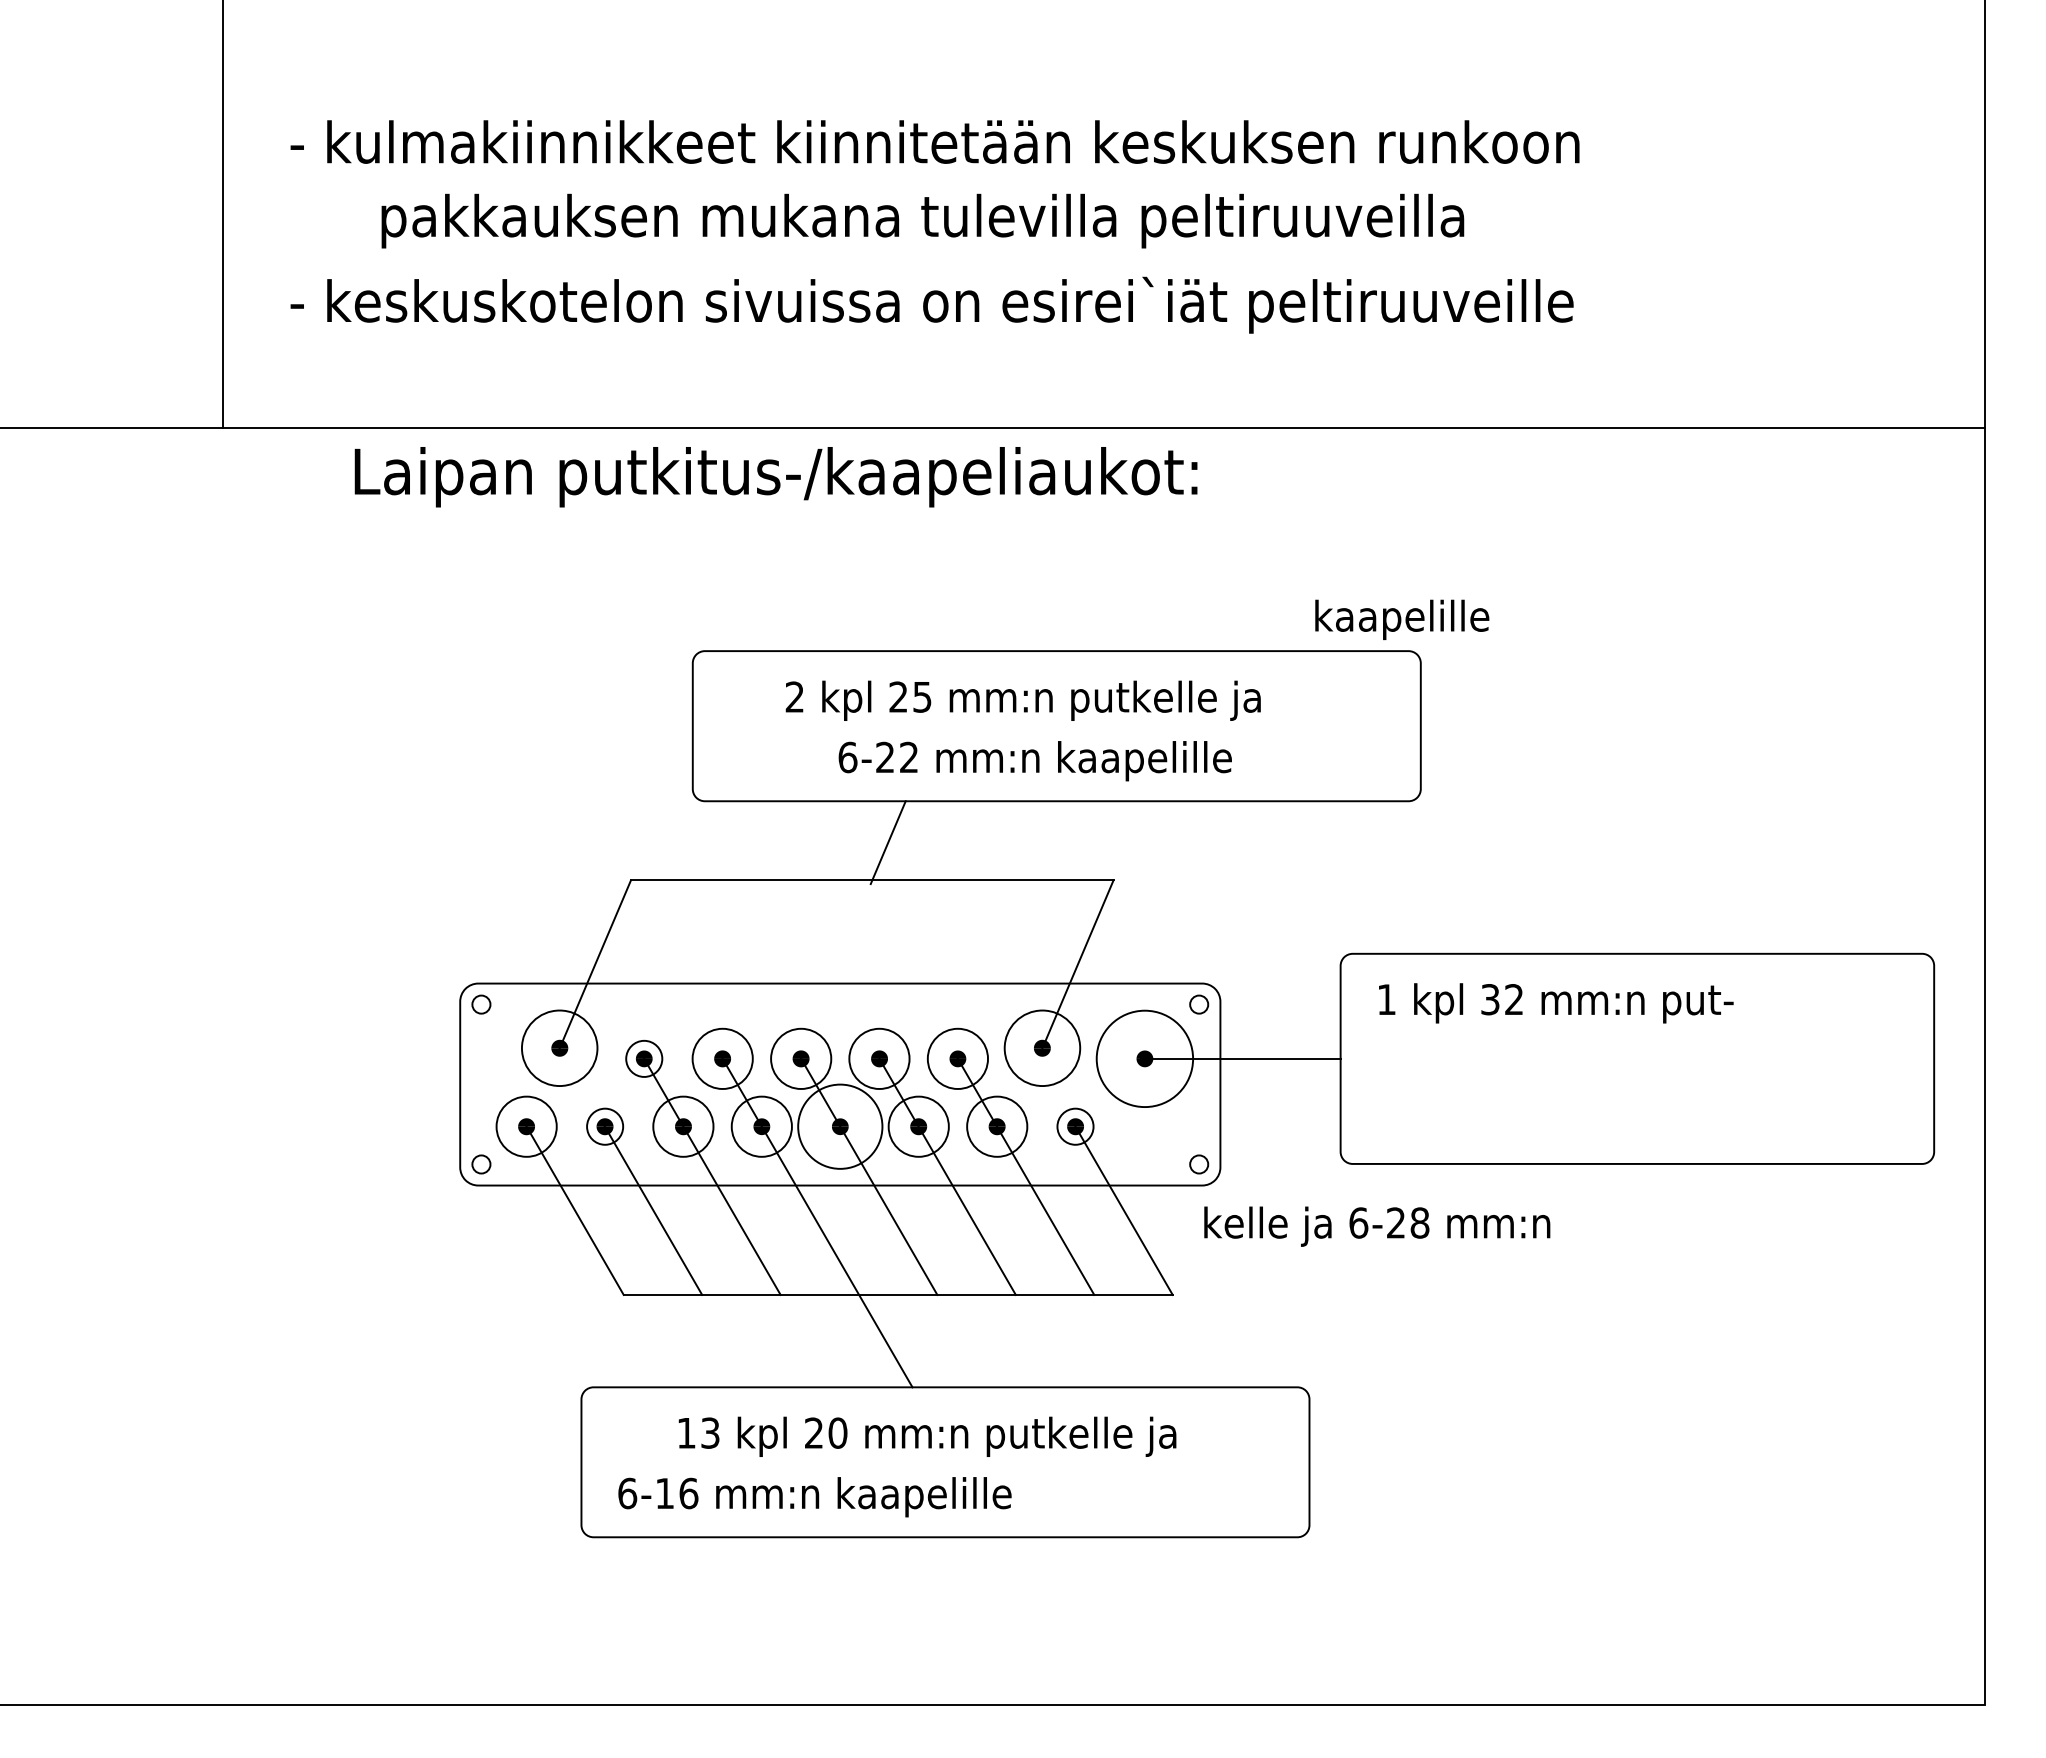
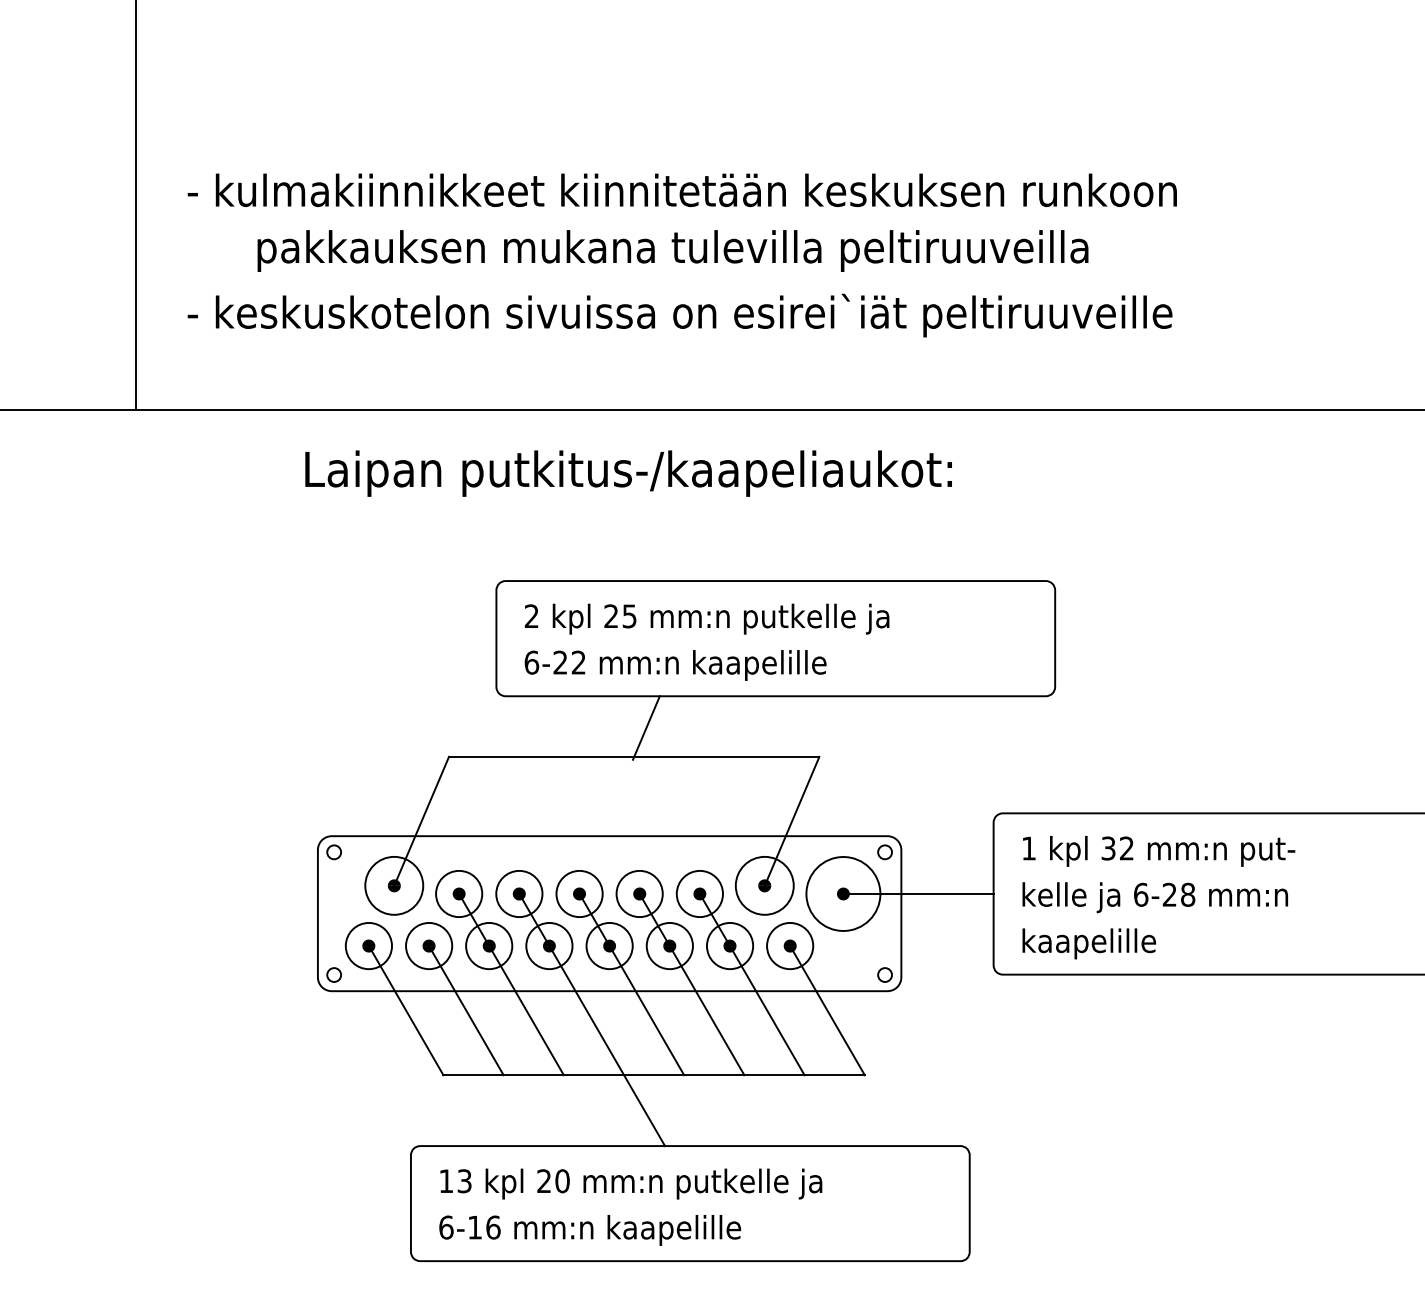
text: (775, 477) -> (628, 473), moved
text: (1402, 619) -> (1089, 943), moved
text: (1022, 700) -> (706, 618), moved
text: (1034, 761) -> (675, 665), moved
circle: (644, 1058) -> (459, 893), size x1.67
circle: (605, 1126) -> (429, 945), size x1.67
circle: (840, 1126) -> (609, 945), size x0.71
circle: (1075, 1126) -> (790, 945), size x1.67
text: (1377, 1226) -> (1155, 897), moved
text: (927, 1436) -> (631, 1183), moved

